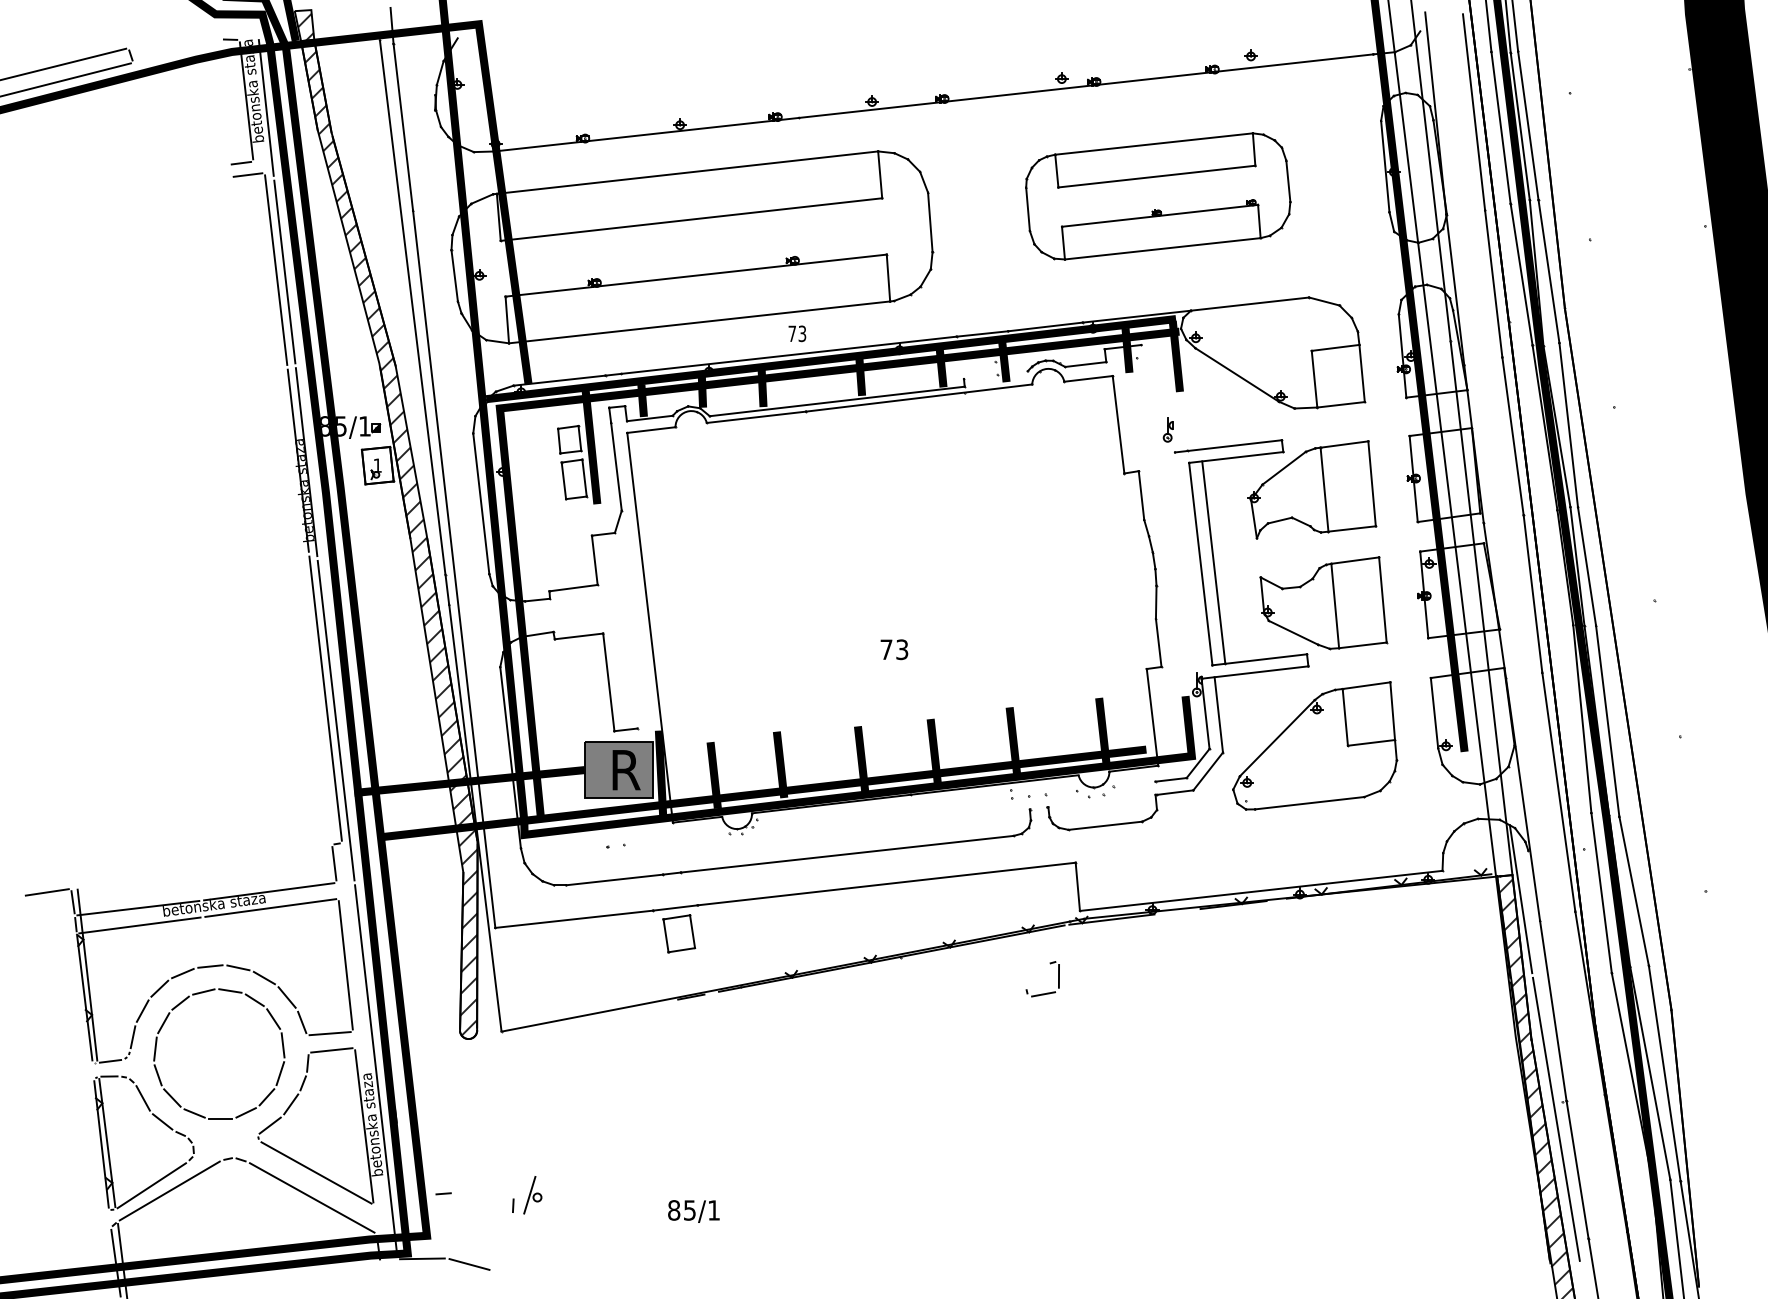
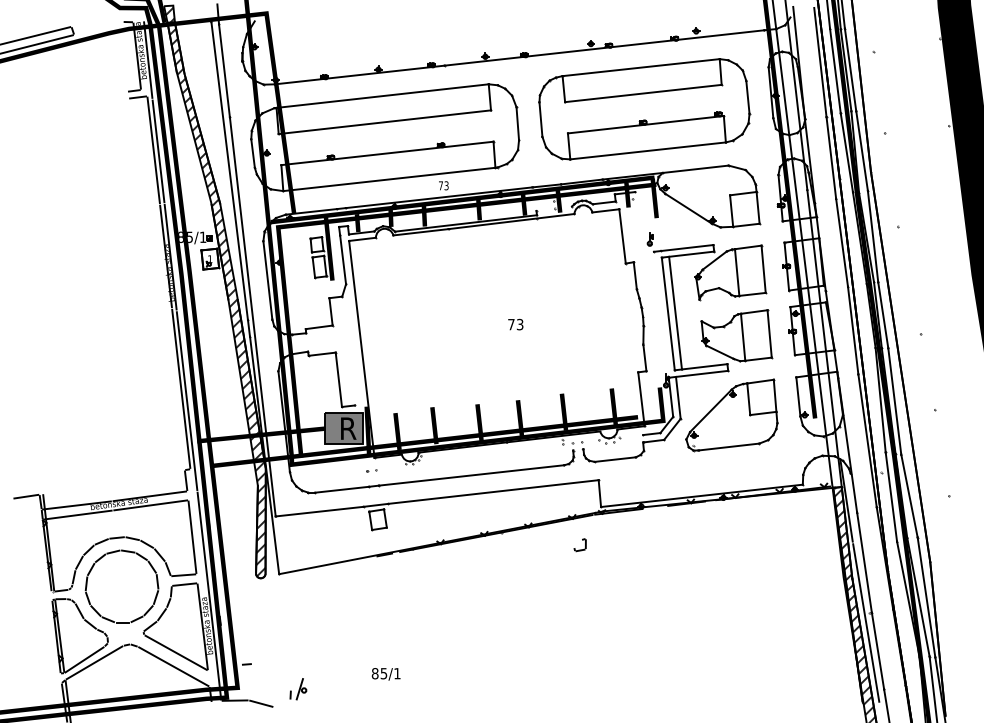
part: (1158, 196) -> (644, 109), size x1.43
text: (893, 649) -> (515, 324), moved
part: (615, 845) -> (371, 470), moved
part: (1041, 980) -> (579, 545), size x0.62
part: (527, 1195) -> (298, 689), moved

